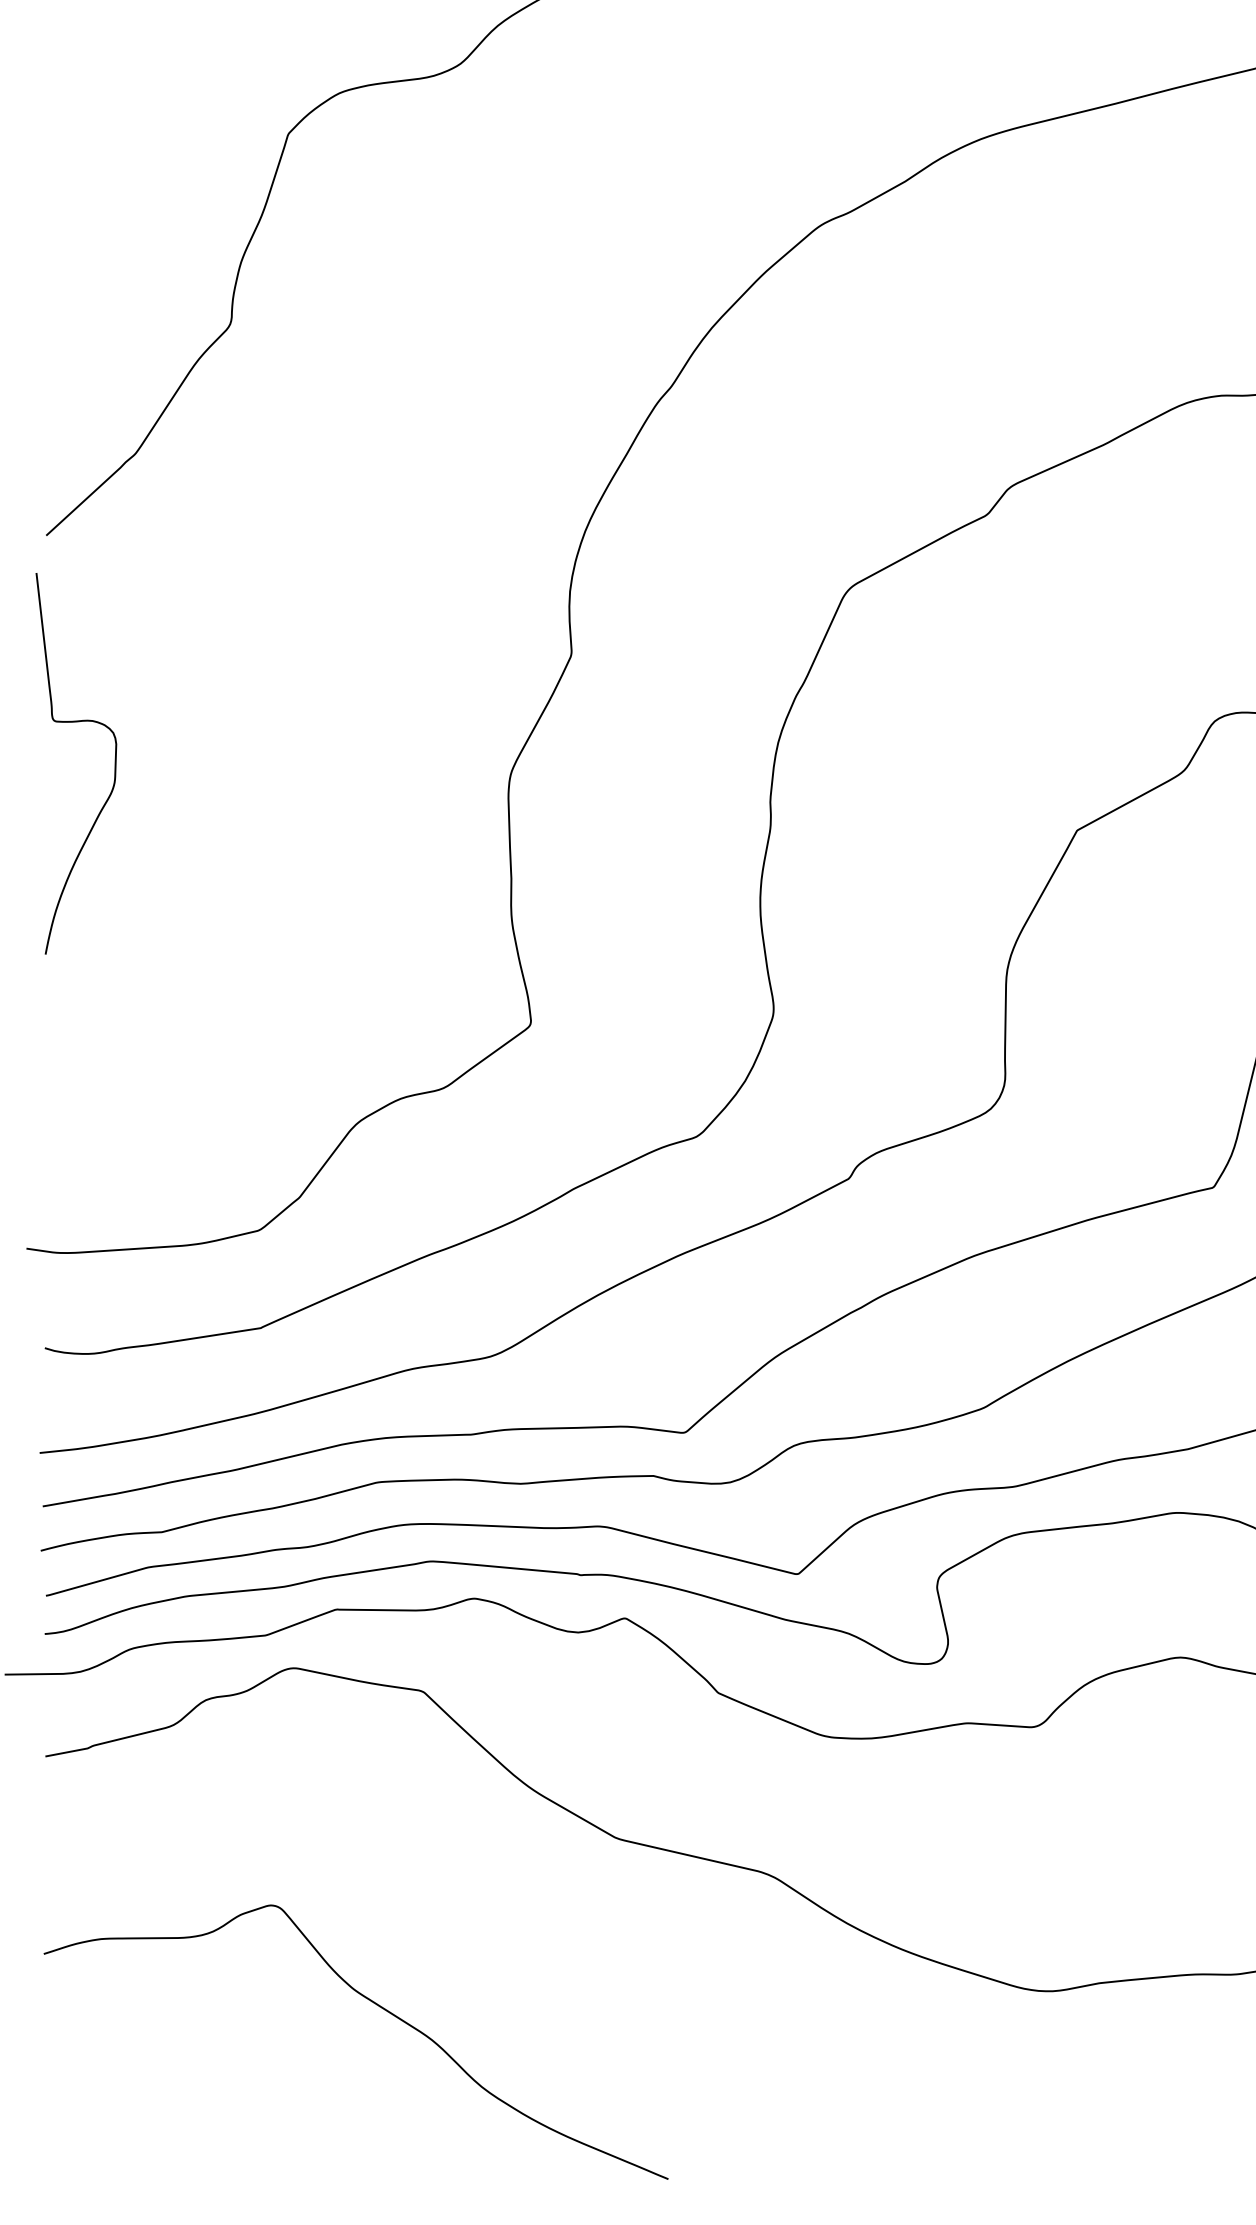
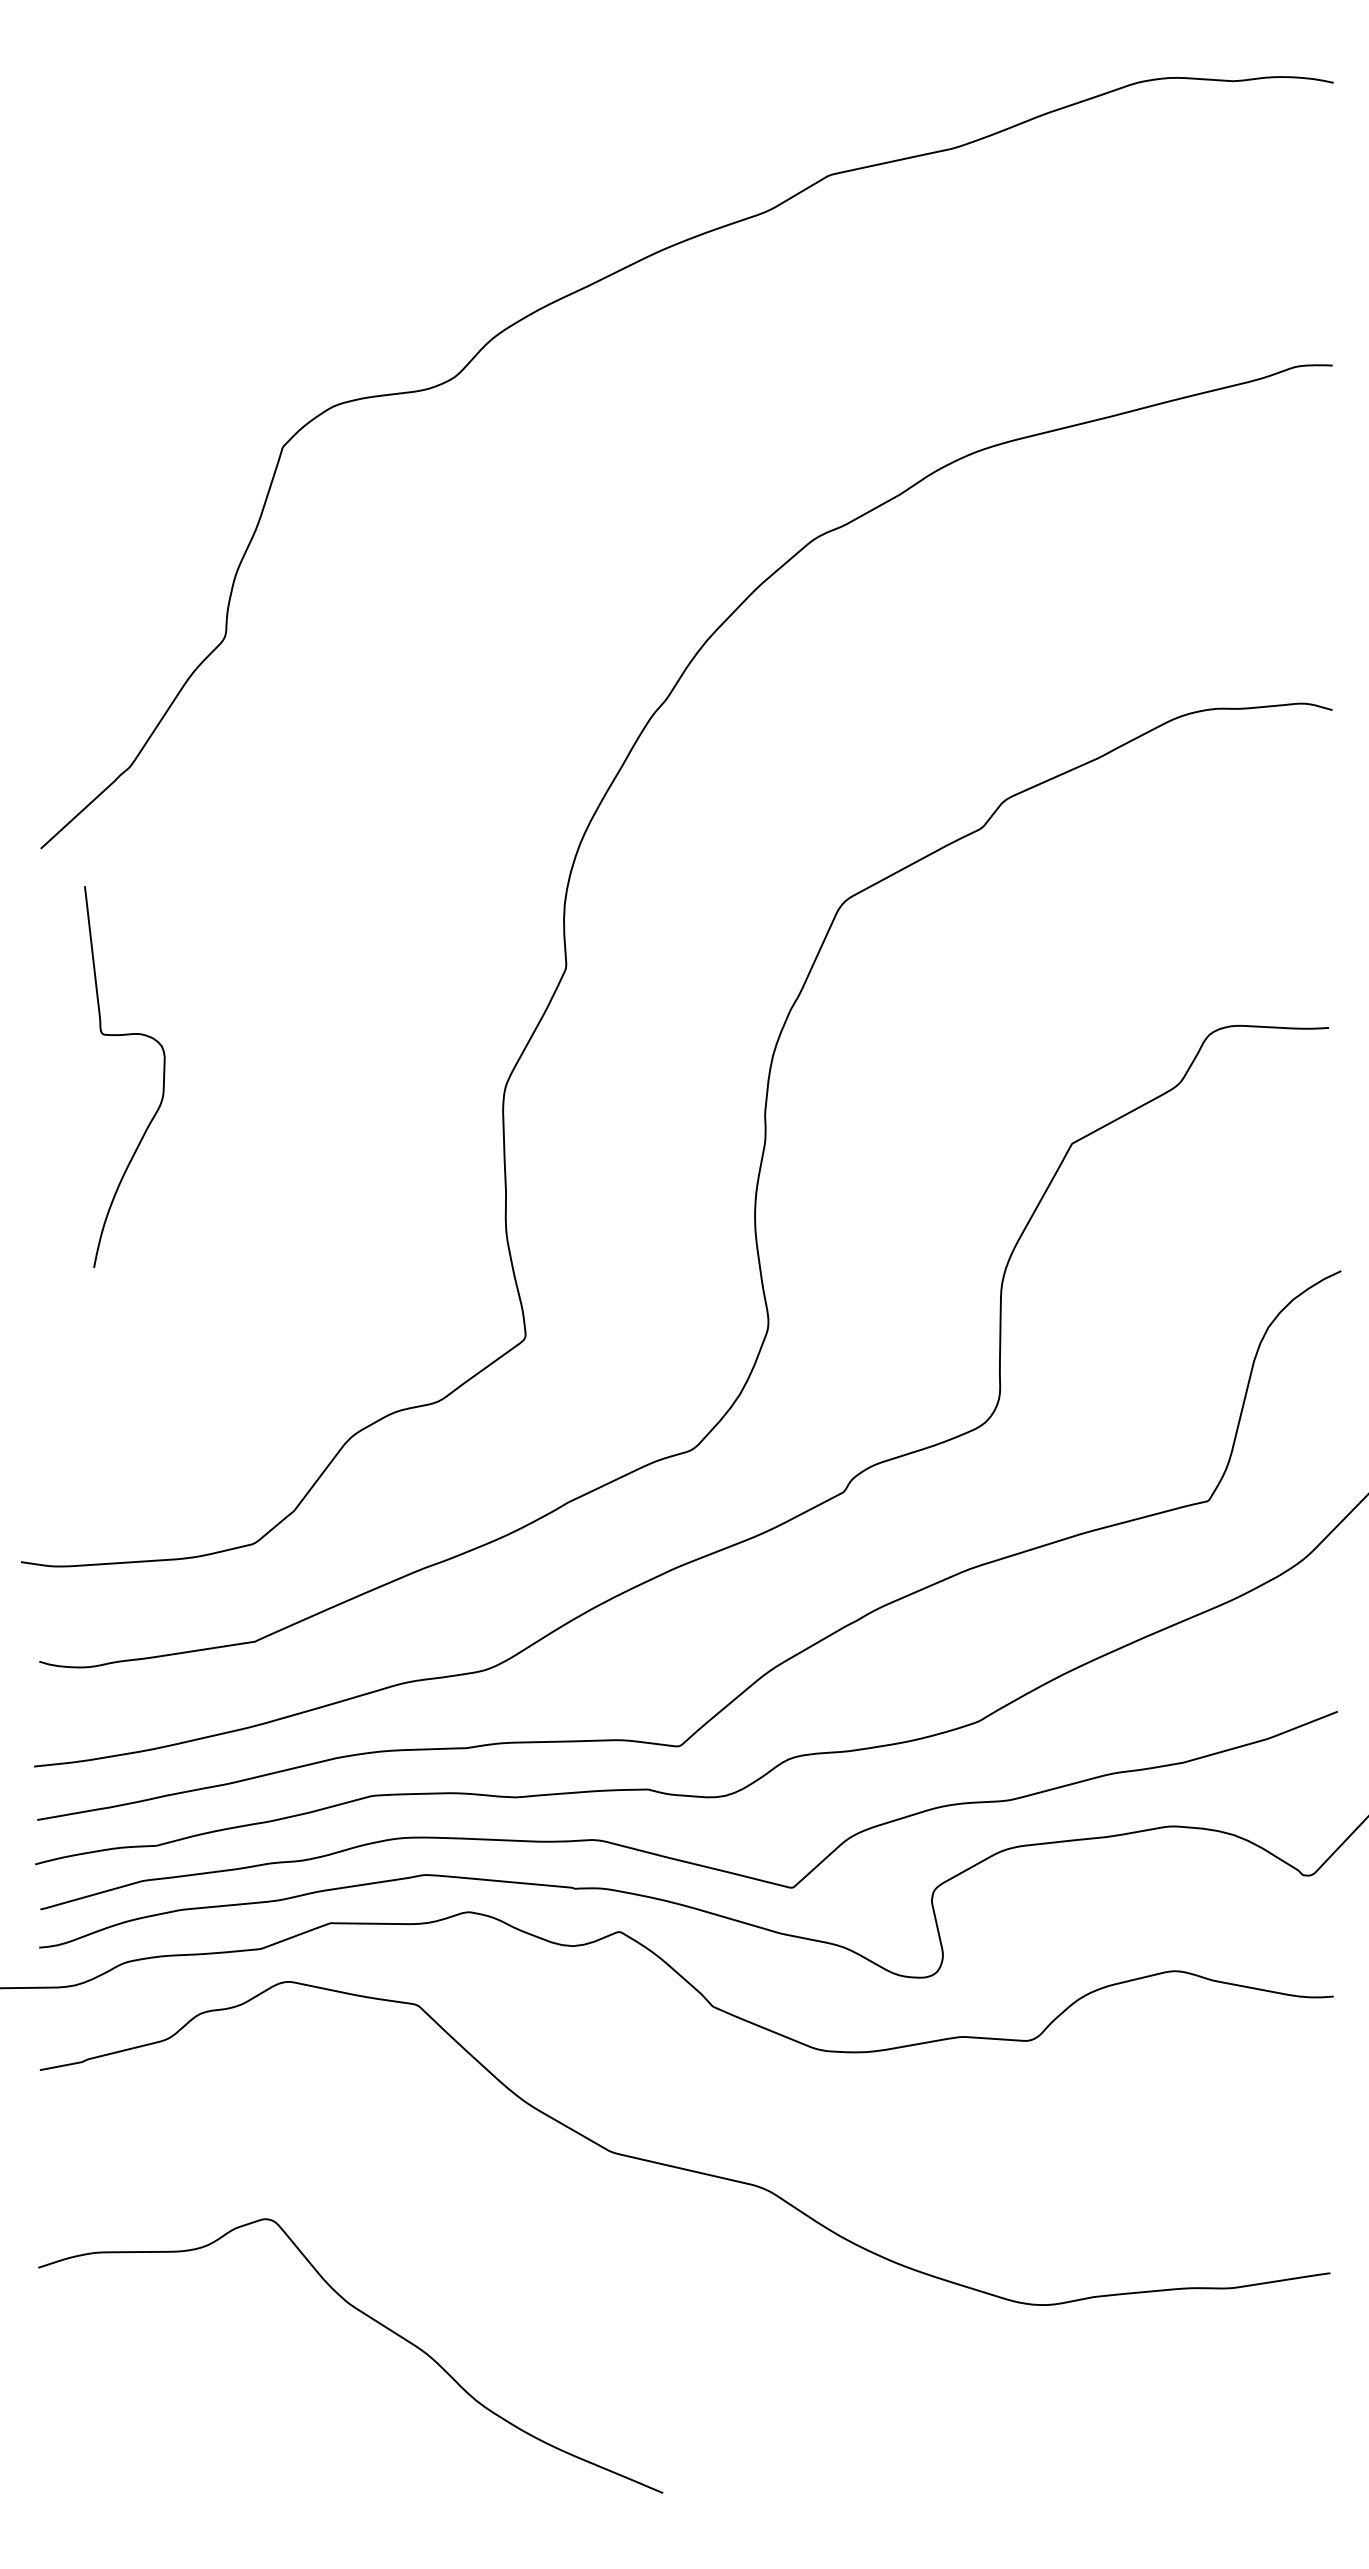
curve: (115, 763) -> (163, 1076), moved

